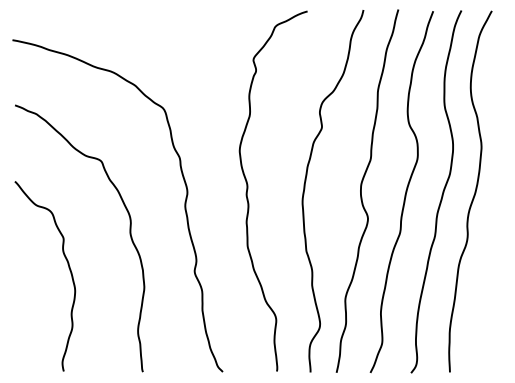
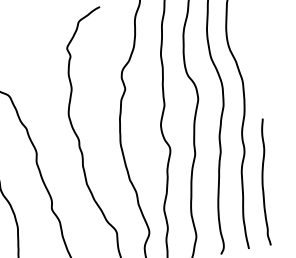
curve: (485, 285) -> (263, 181), added

